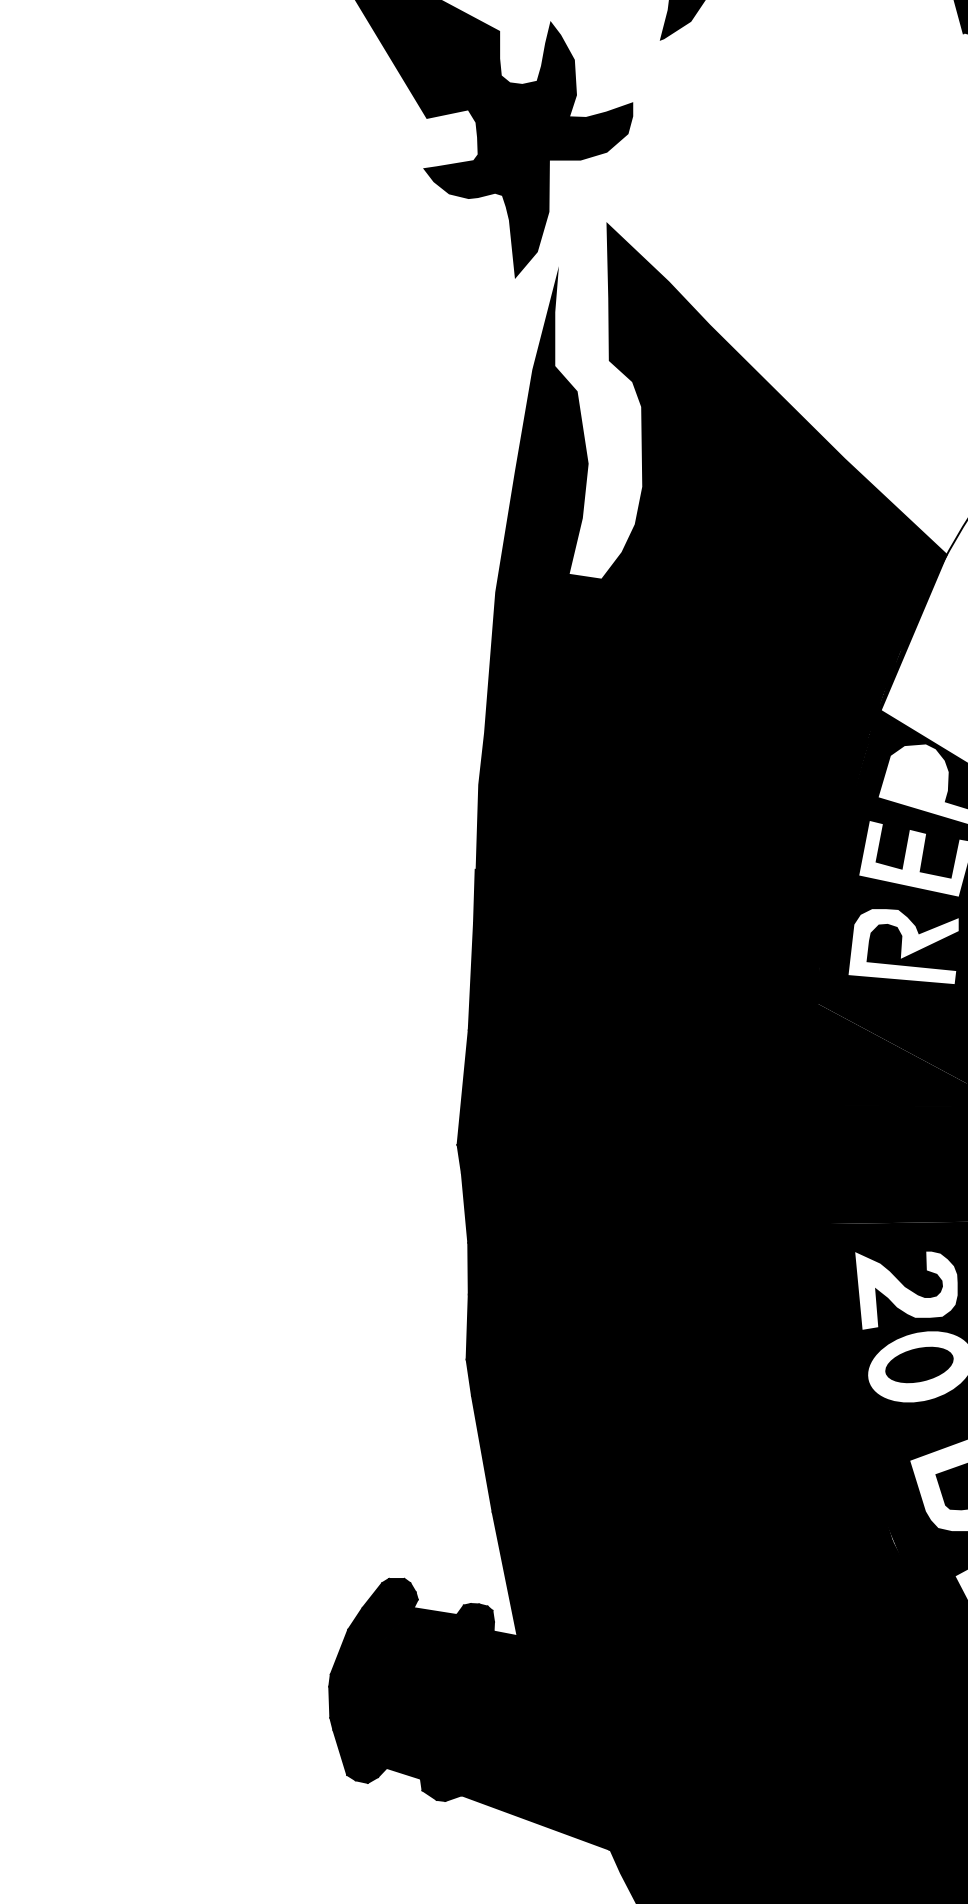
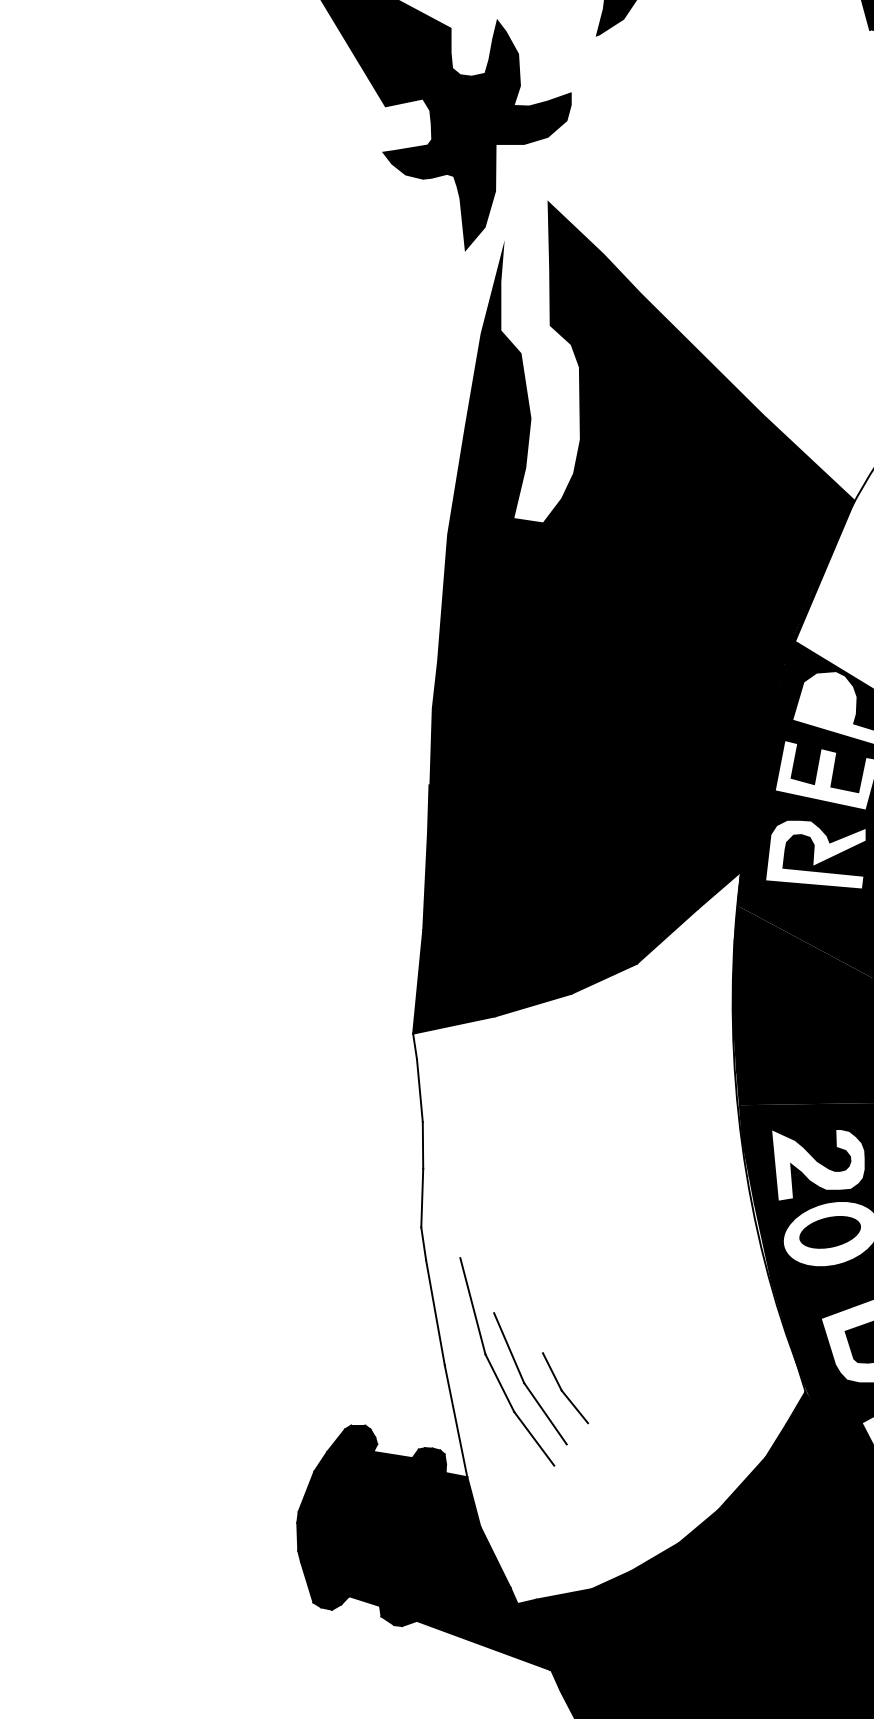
fill: (674, 1371) -> (609, 1238), removed

